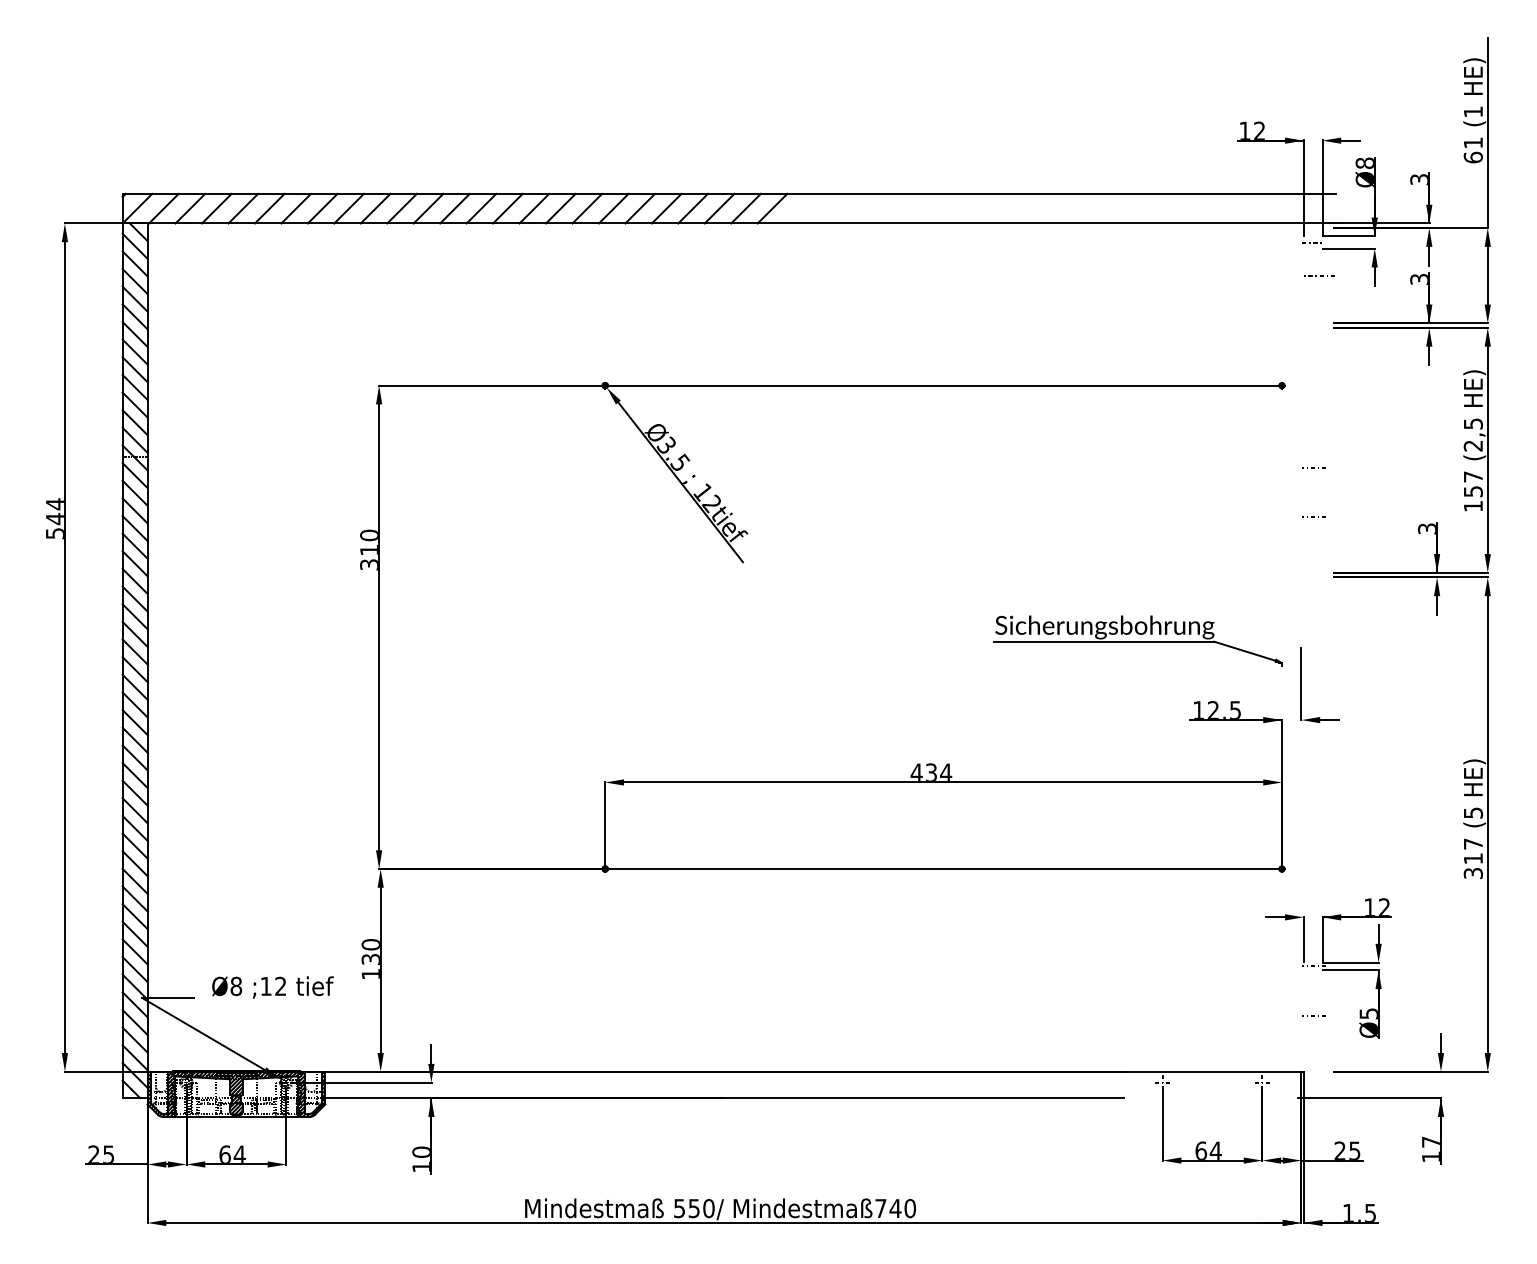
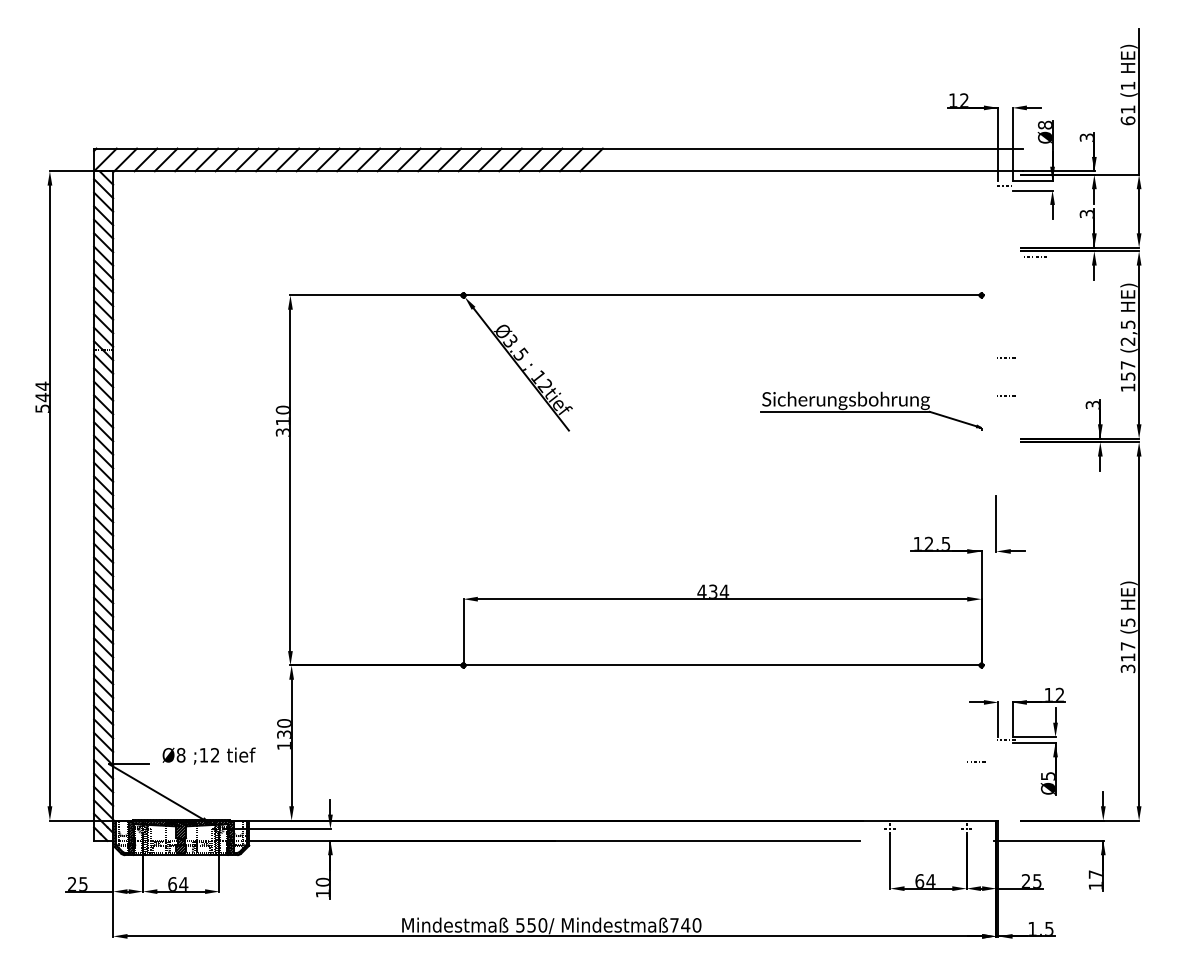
line: (1320, 275) -> (1036, 256), moved
part: (1137, 640) -> (870, 410), moved
line: (1313, 1015) -> (975, 761), moved

